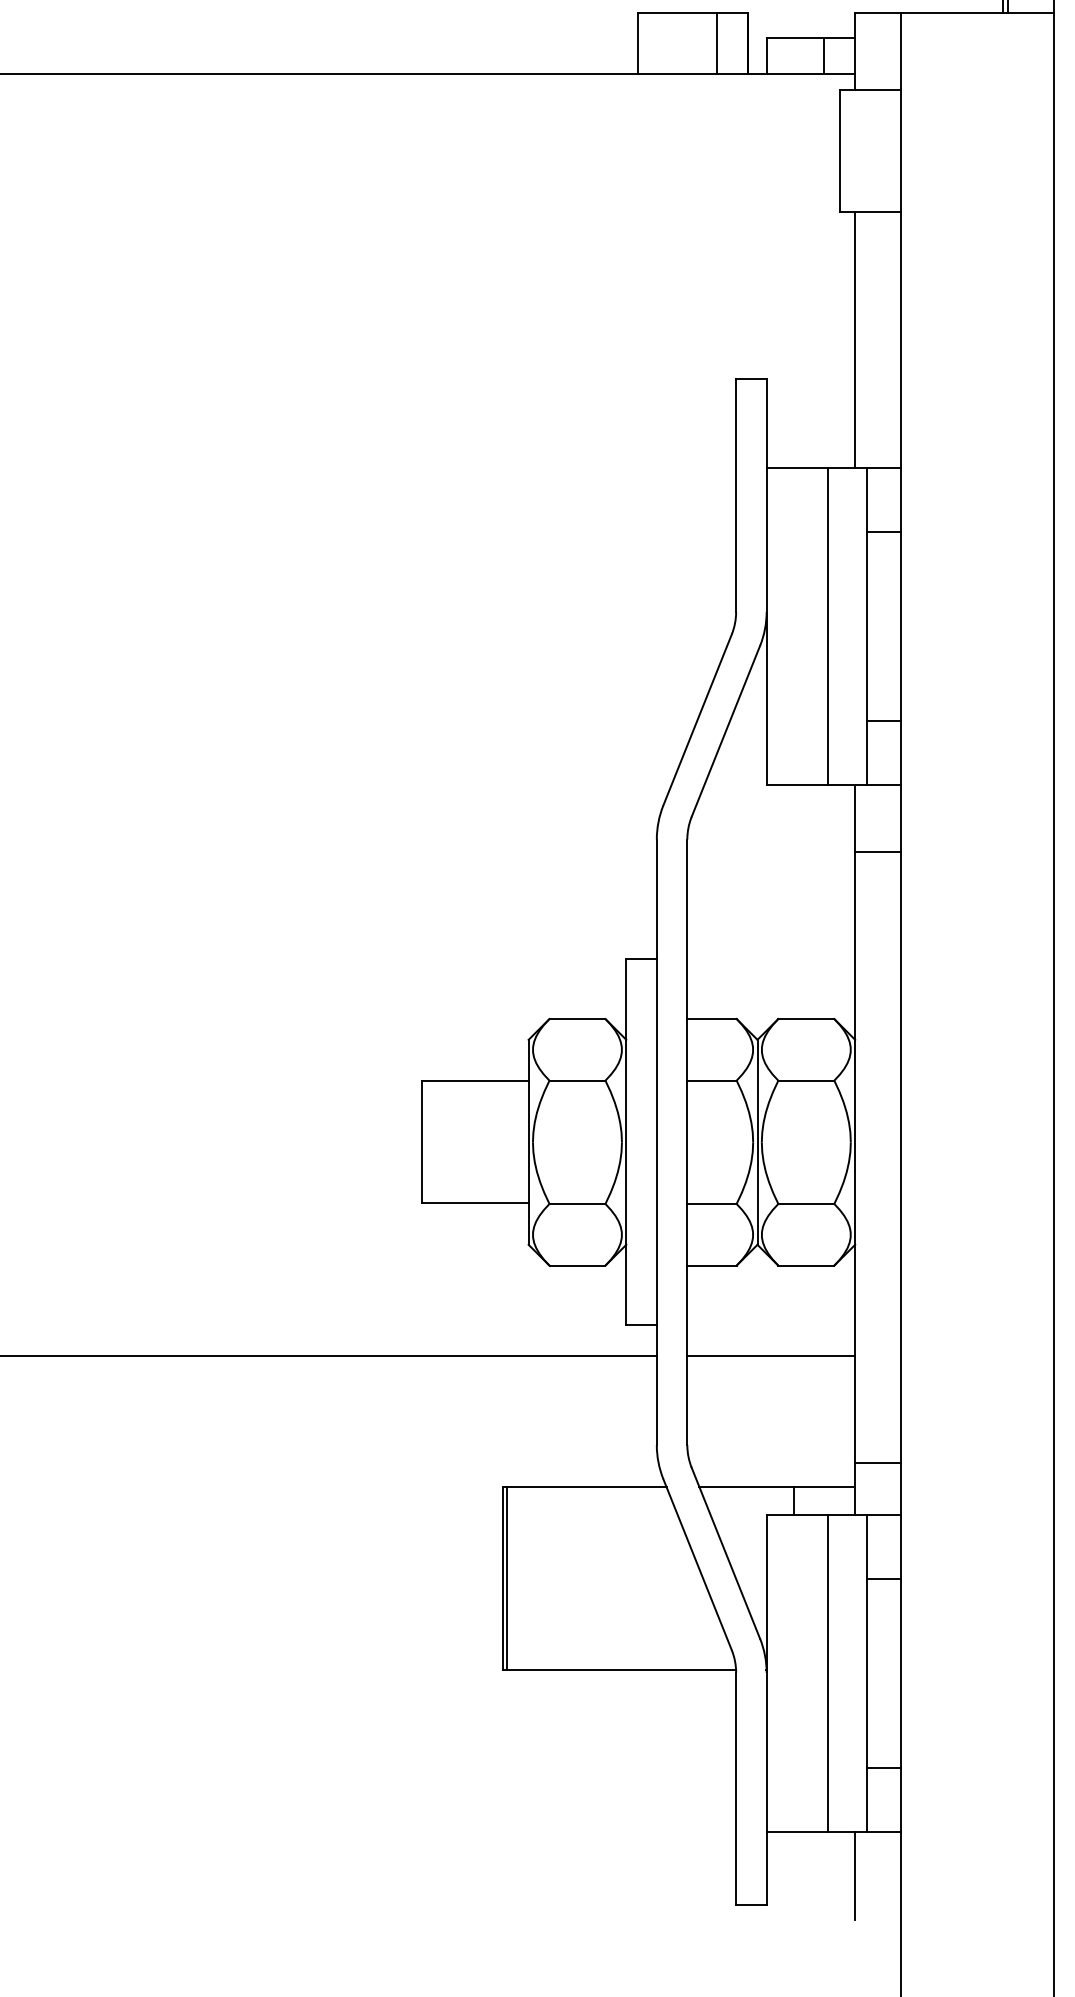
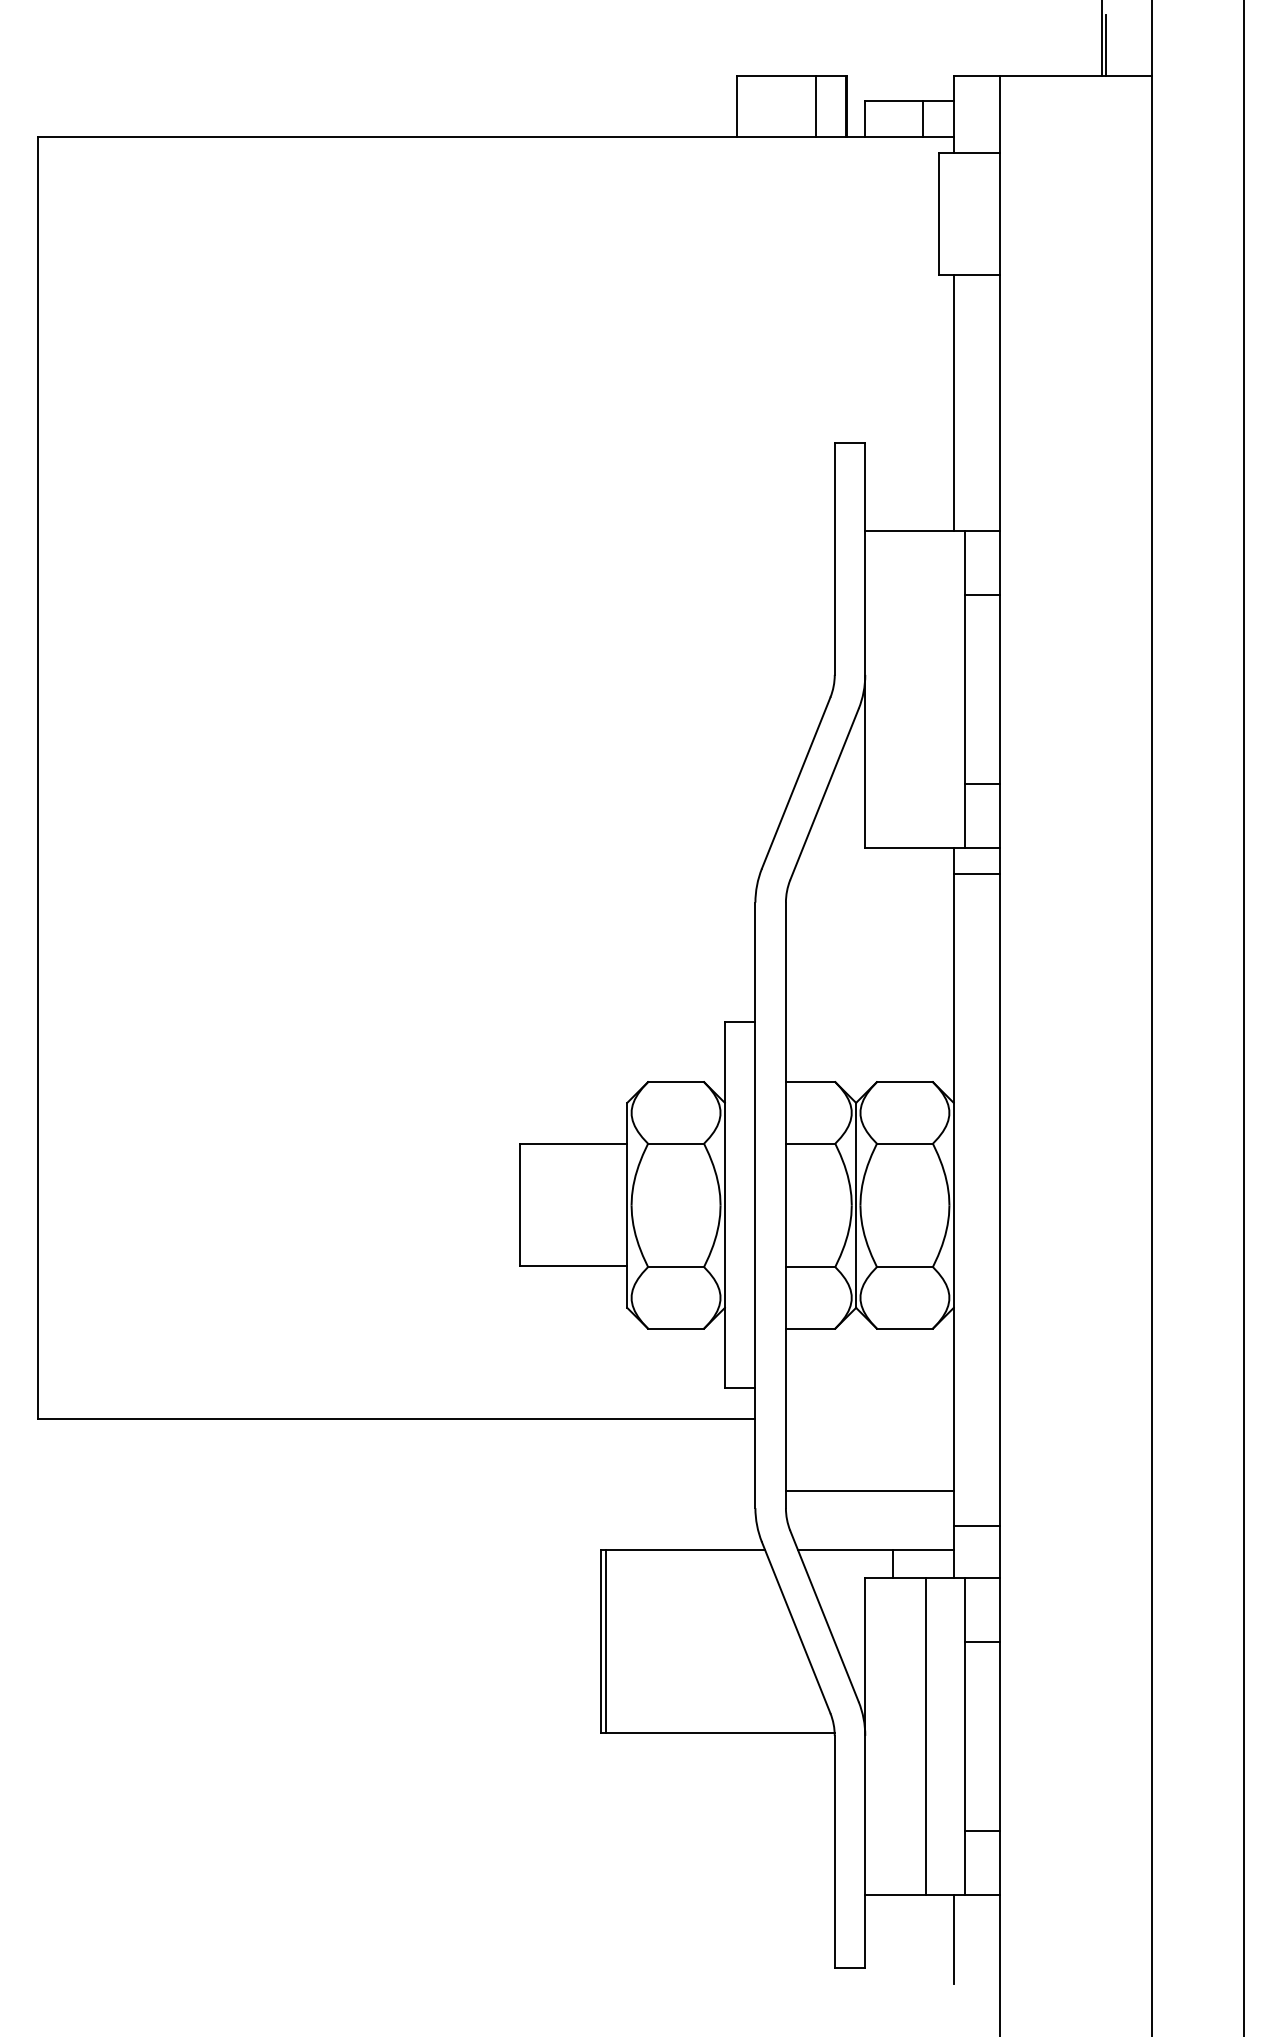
line: (827, 626) -> (926, 689), removed
line: (877, 852) -> (976, 873), moved
line: (770, 1356) -> (869, 1491), moved

